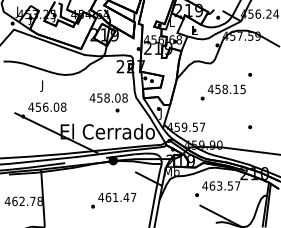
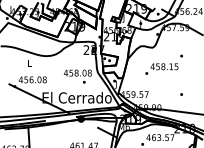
text: (171, 23) -> (123, 18), L -> J
text: (194, 31) -> (140, 24), L -> J
text: (42, 85) -> (29, 63), J -> L

